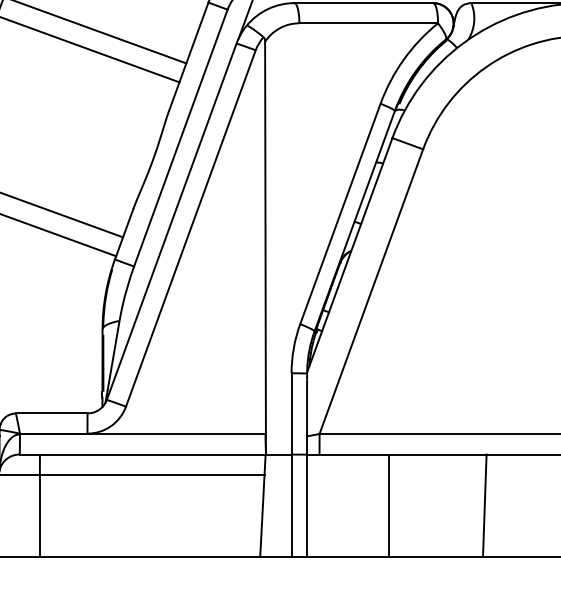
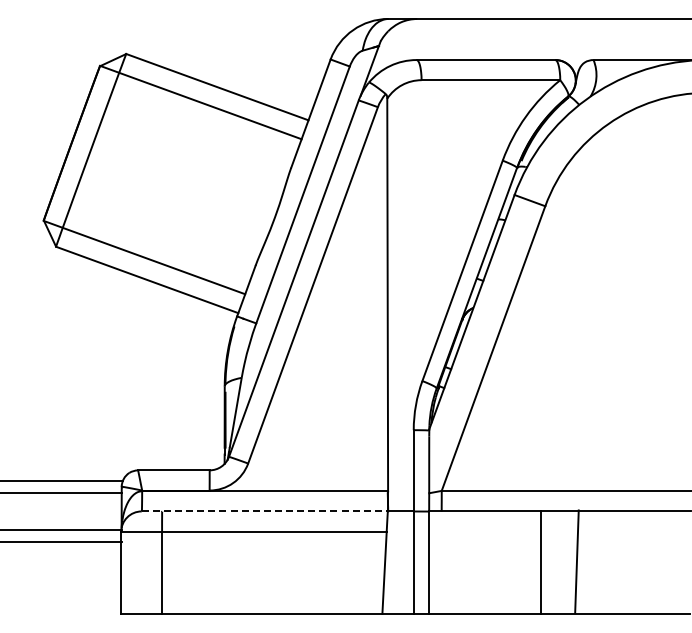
line: (143, 454) -> (265, 511), solid -> dashed
line: (388, 505) -> (540, 562), moved
line: (484, 505) -> (576, 561), moved

